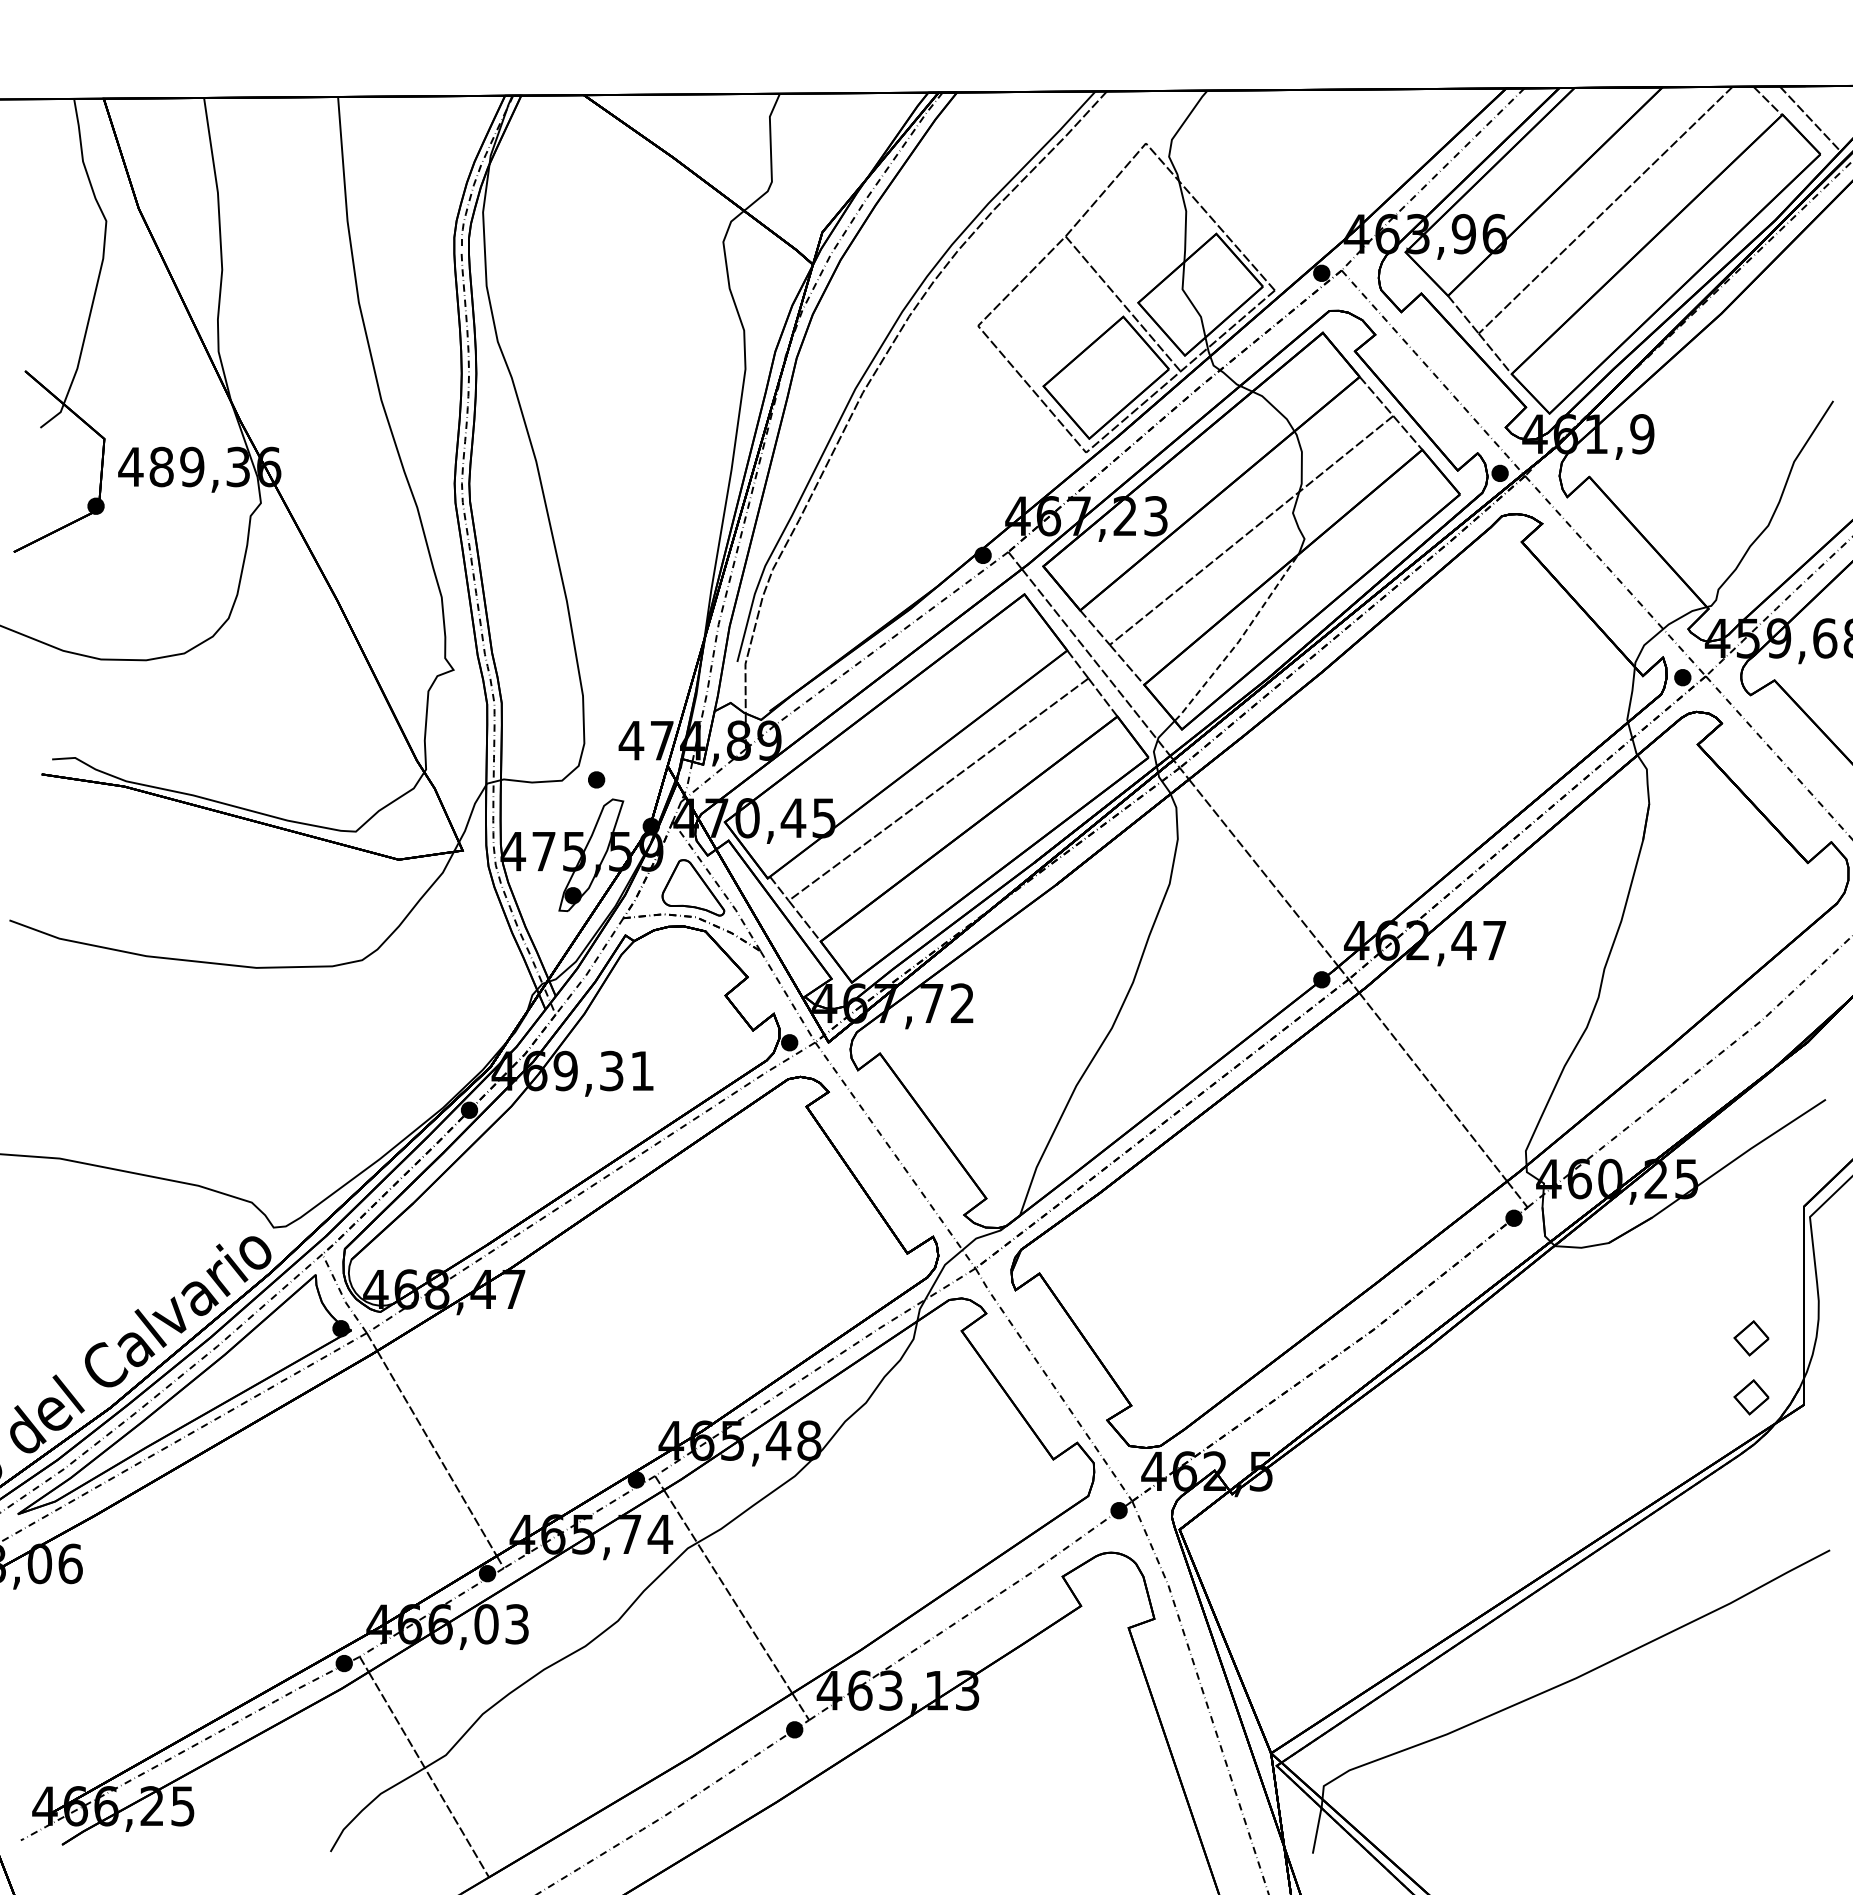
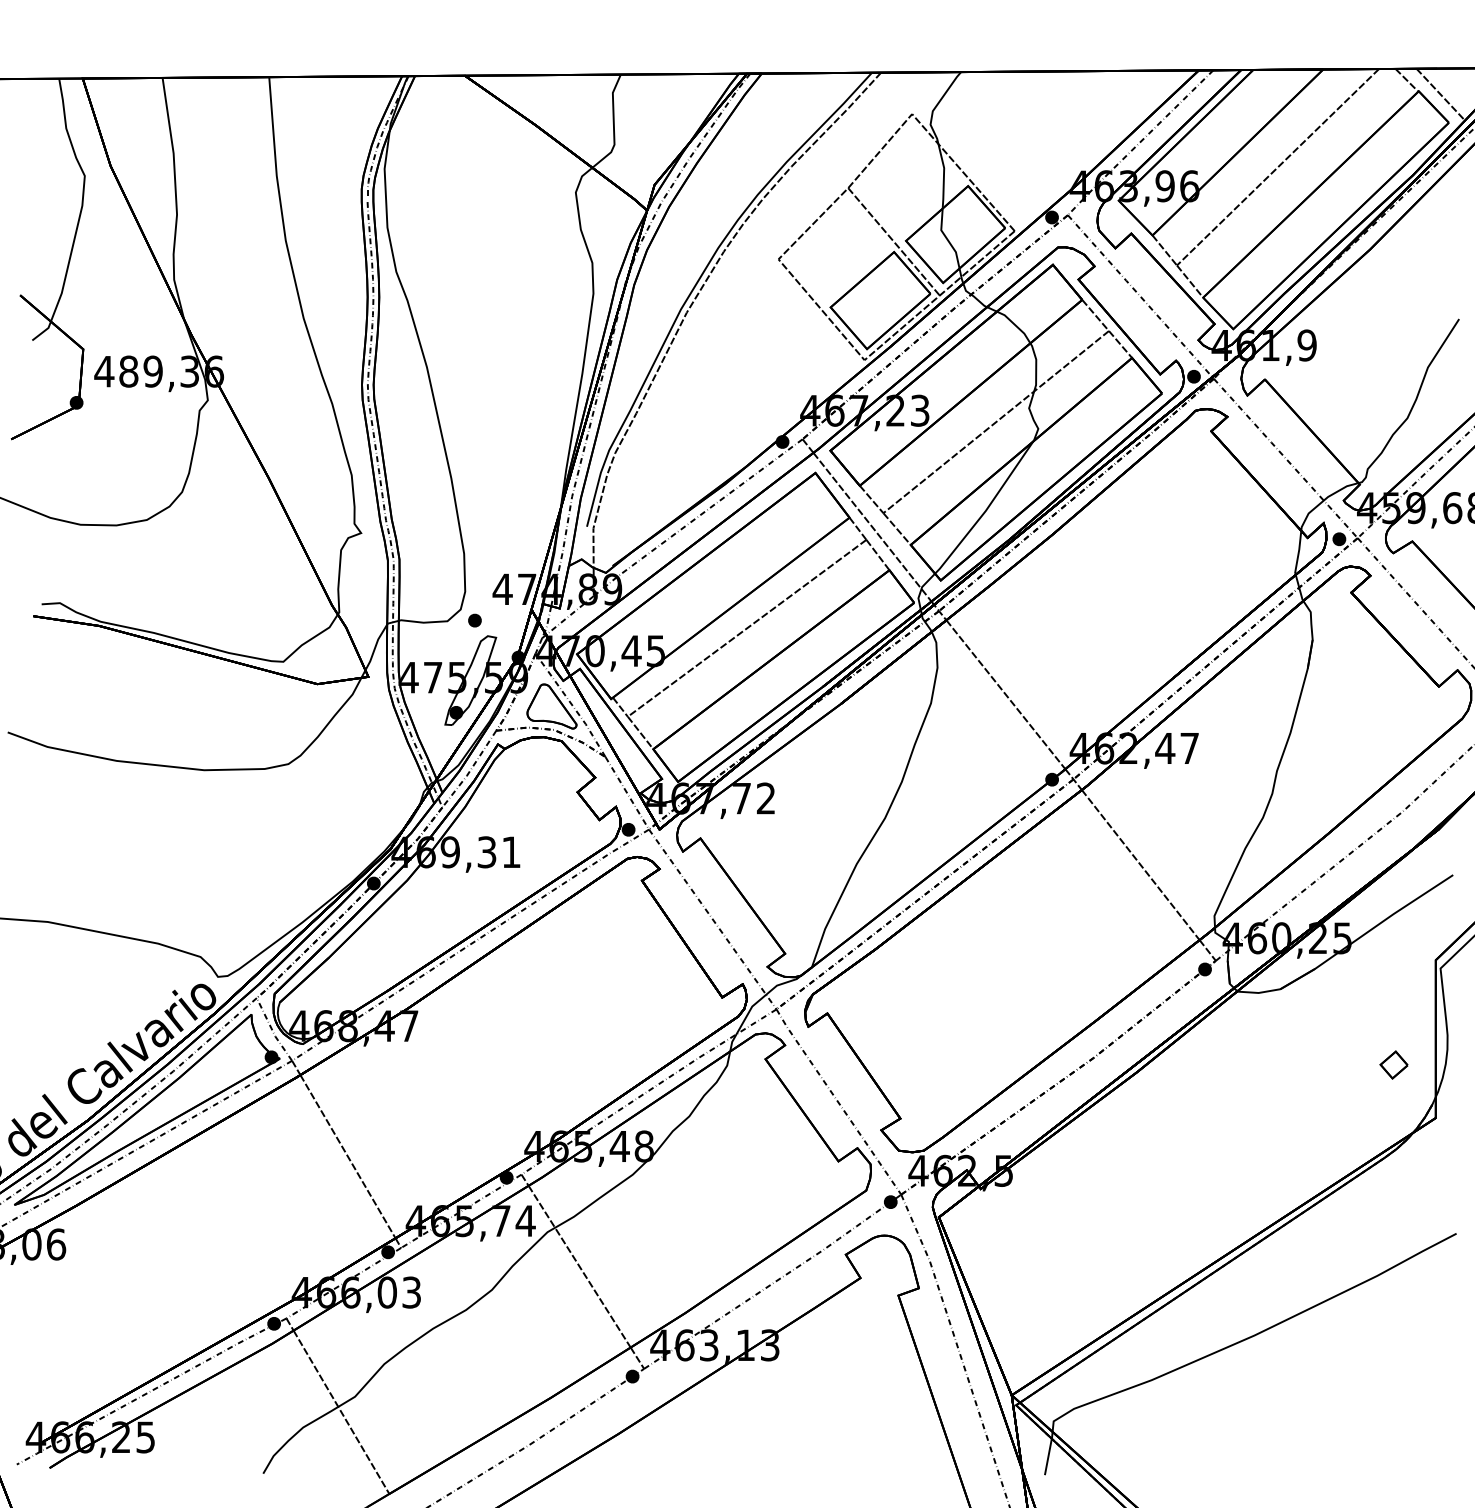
line: (1239, 641) -> (986, 510), dashed -> solid
part: (1751, 1397) -> (1394, 1112), removed

